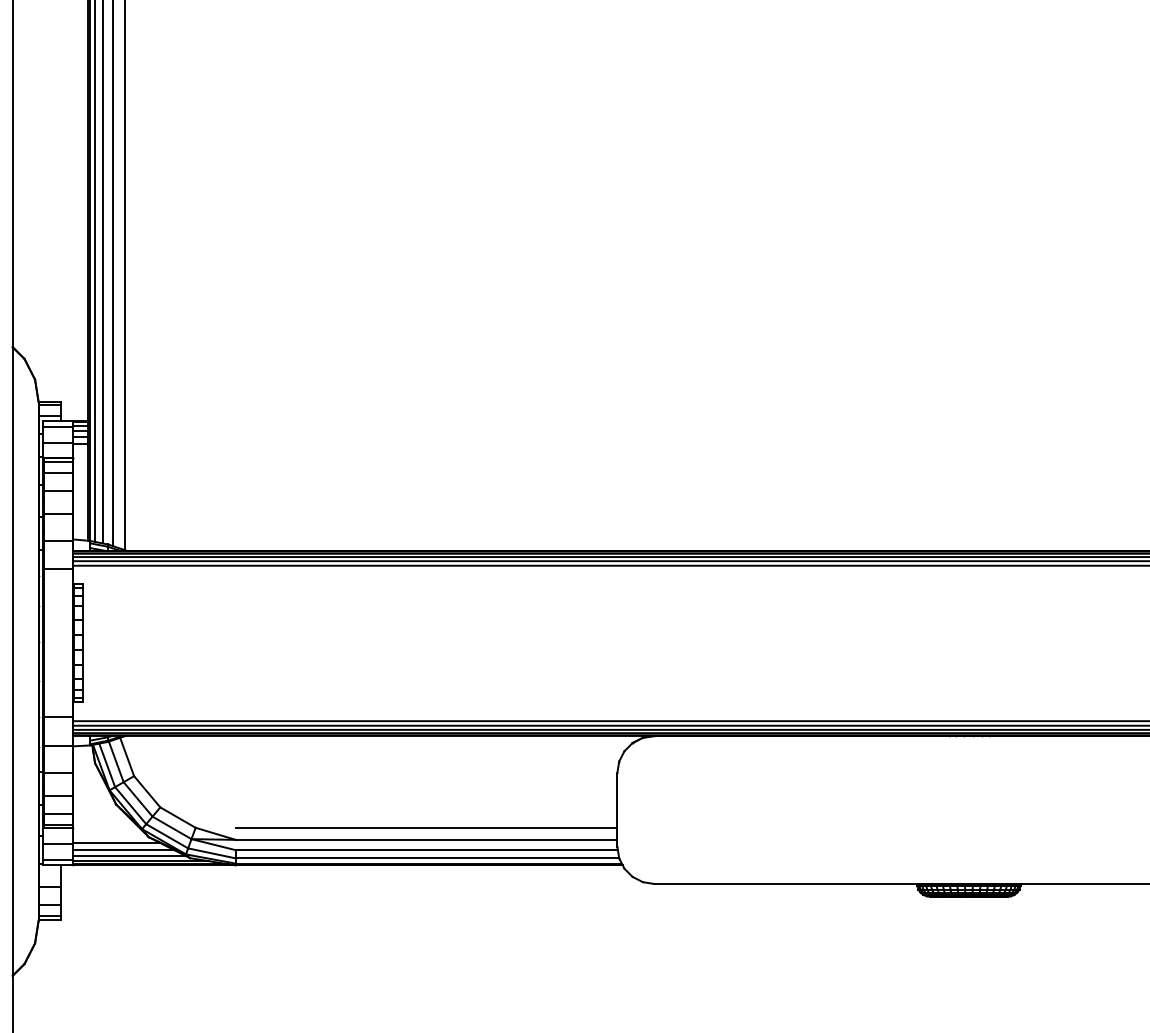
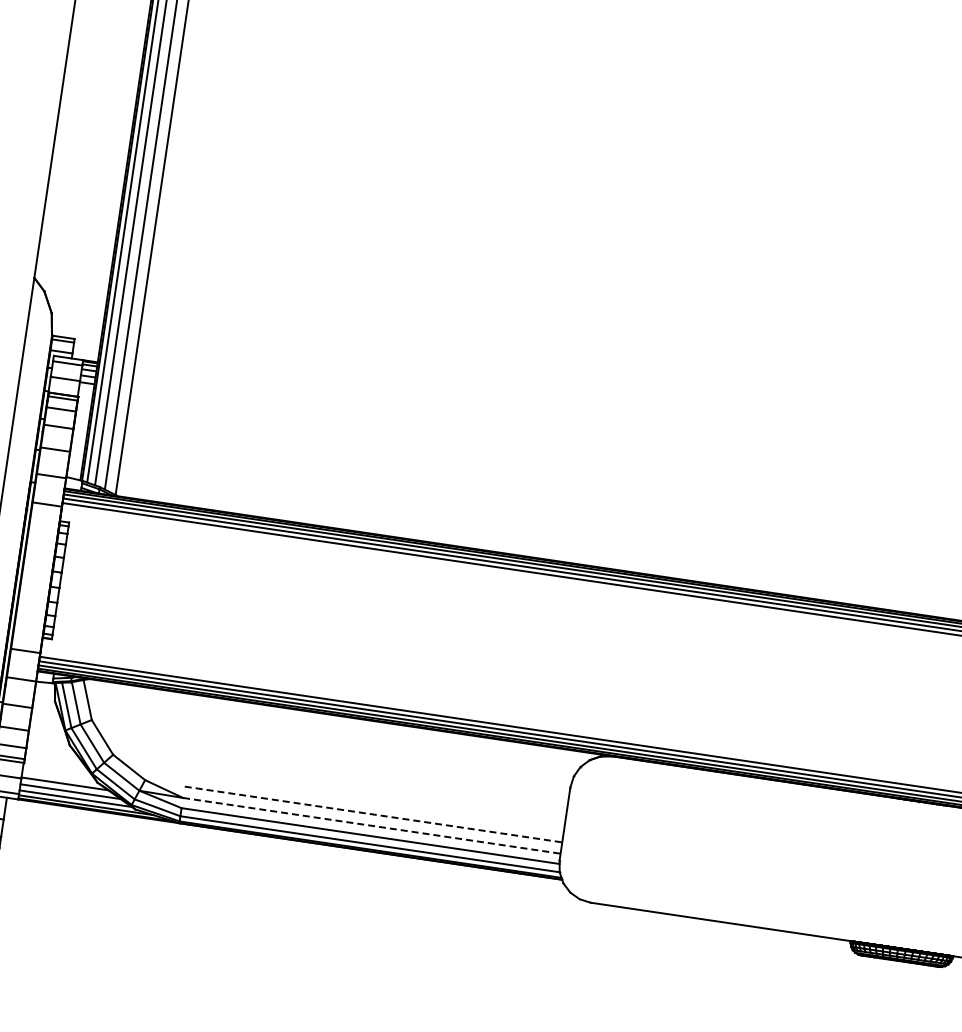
line: (426, 828) -> (373, 814), solid -> dashed
line: (426, 839) -> (371, 825), solid -> dashed

